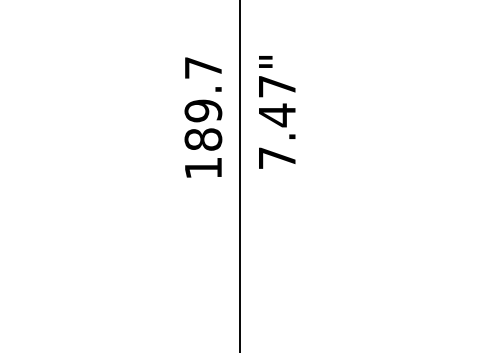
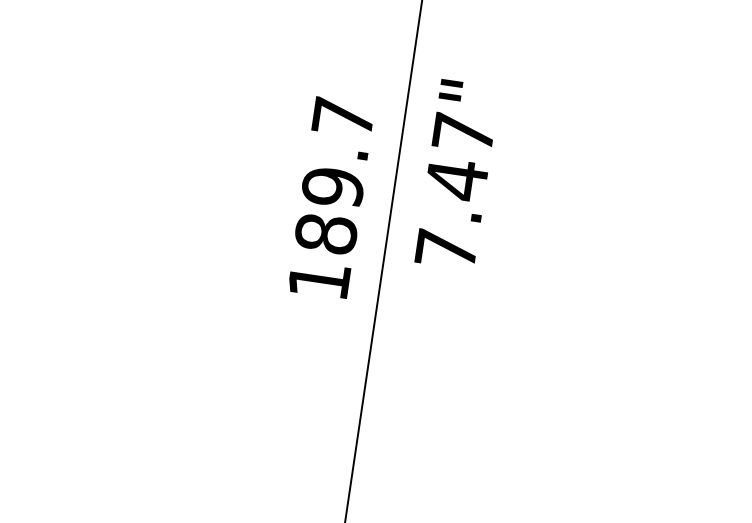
text: (277, 112) -> (457, 175), moved

